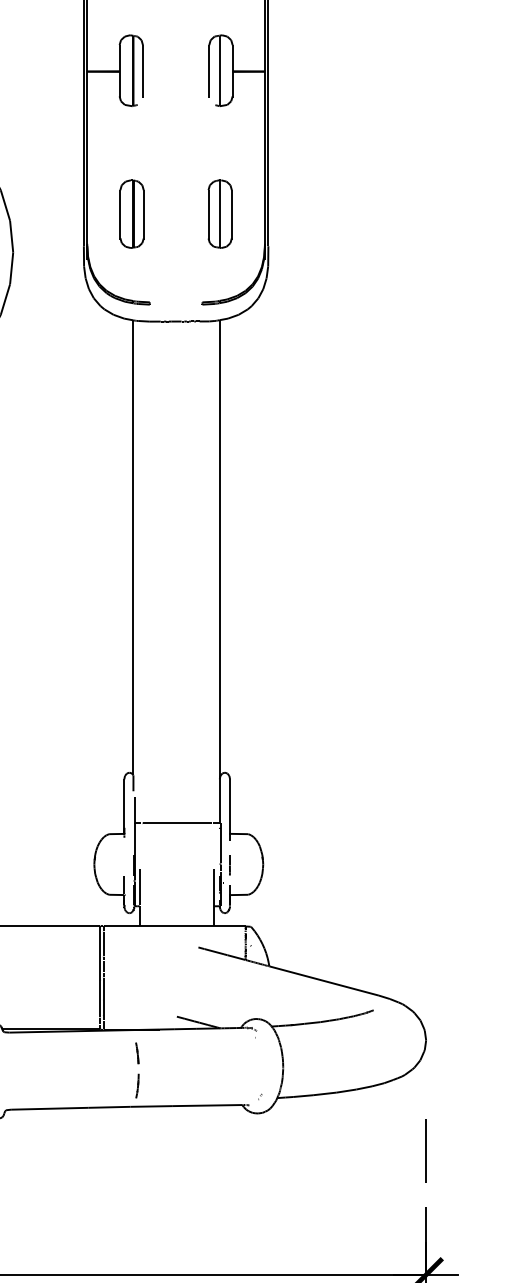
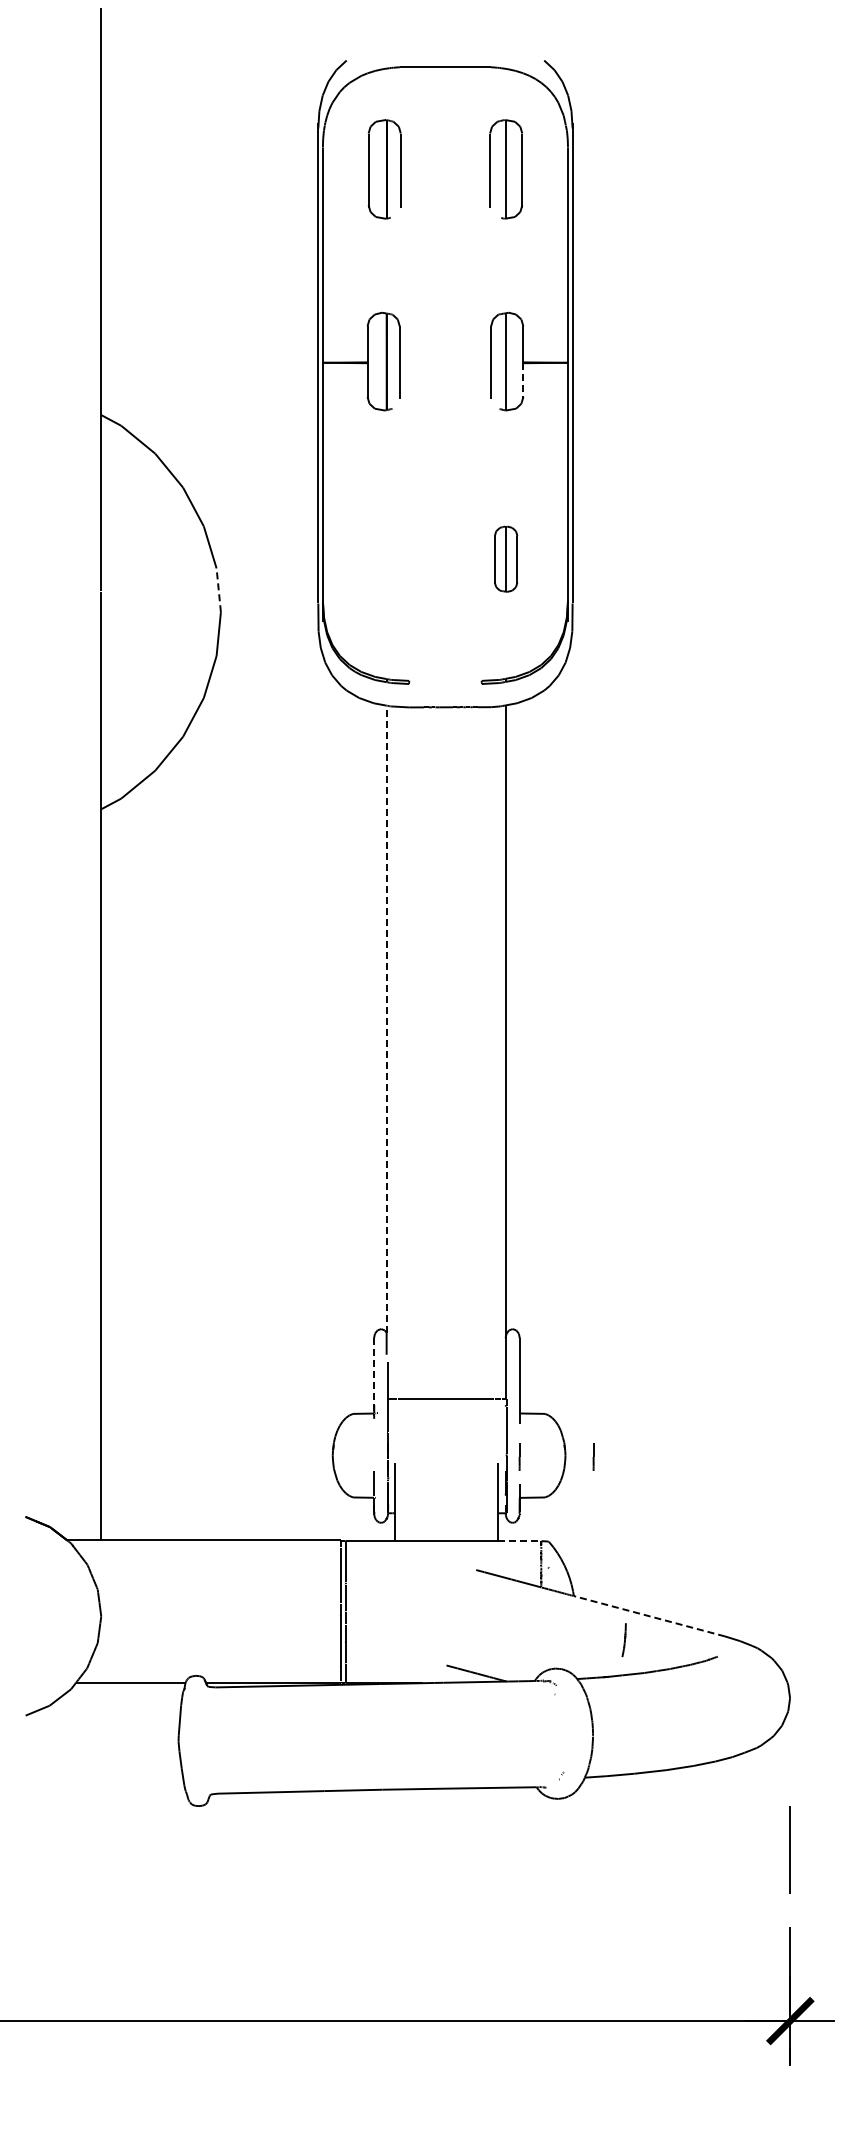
line: (232, 84) -> (523, 380), solid -> dashed
part: (131, 213) -> (384, 558), removed
part: (219, 213) -> (505, 558), size x0.7
line: (11, 236) -> (218, 590), solid -> dashed
line: (133, 548) -> (386, 1019), solid -> dashed
line: (124, 806) -> (374, 1375), solid -> dashed
line: (283, 865) -> (593, 1456), added
line: (229, 926) -> (519, 1540), solid -> dashed
line: (323, 981) -> (648, 1616), solid -> dashed
line: (136, 1052) -> (391, 1715), removed
line: (137, 1086) -> (624, 1640), moved

